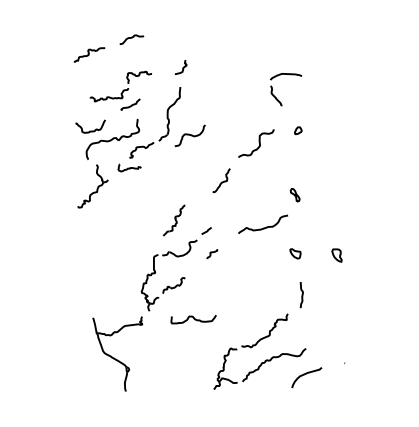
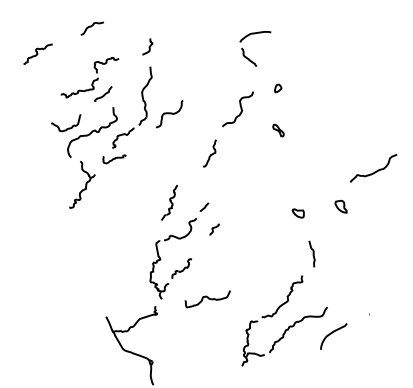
curve: (89, 54) -> (38, 53), moved
part: (294, 195) -> (277, 131), moved
curve: (263, 227) -> (374, 171), moved

